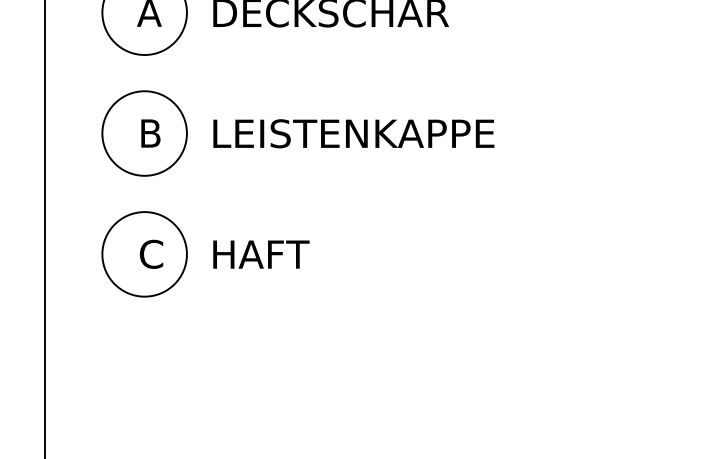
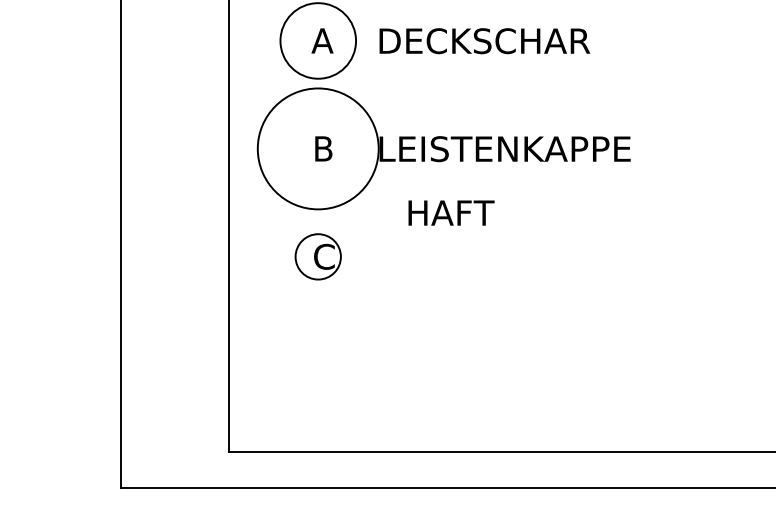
circle: (144, 133) -> (318, 148), size x1.6
circle: (144, 253) -> (318, 256), size x0.6
text: (261, 253) -> (451, 212), moved

